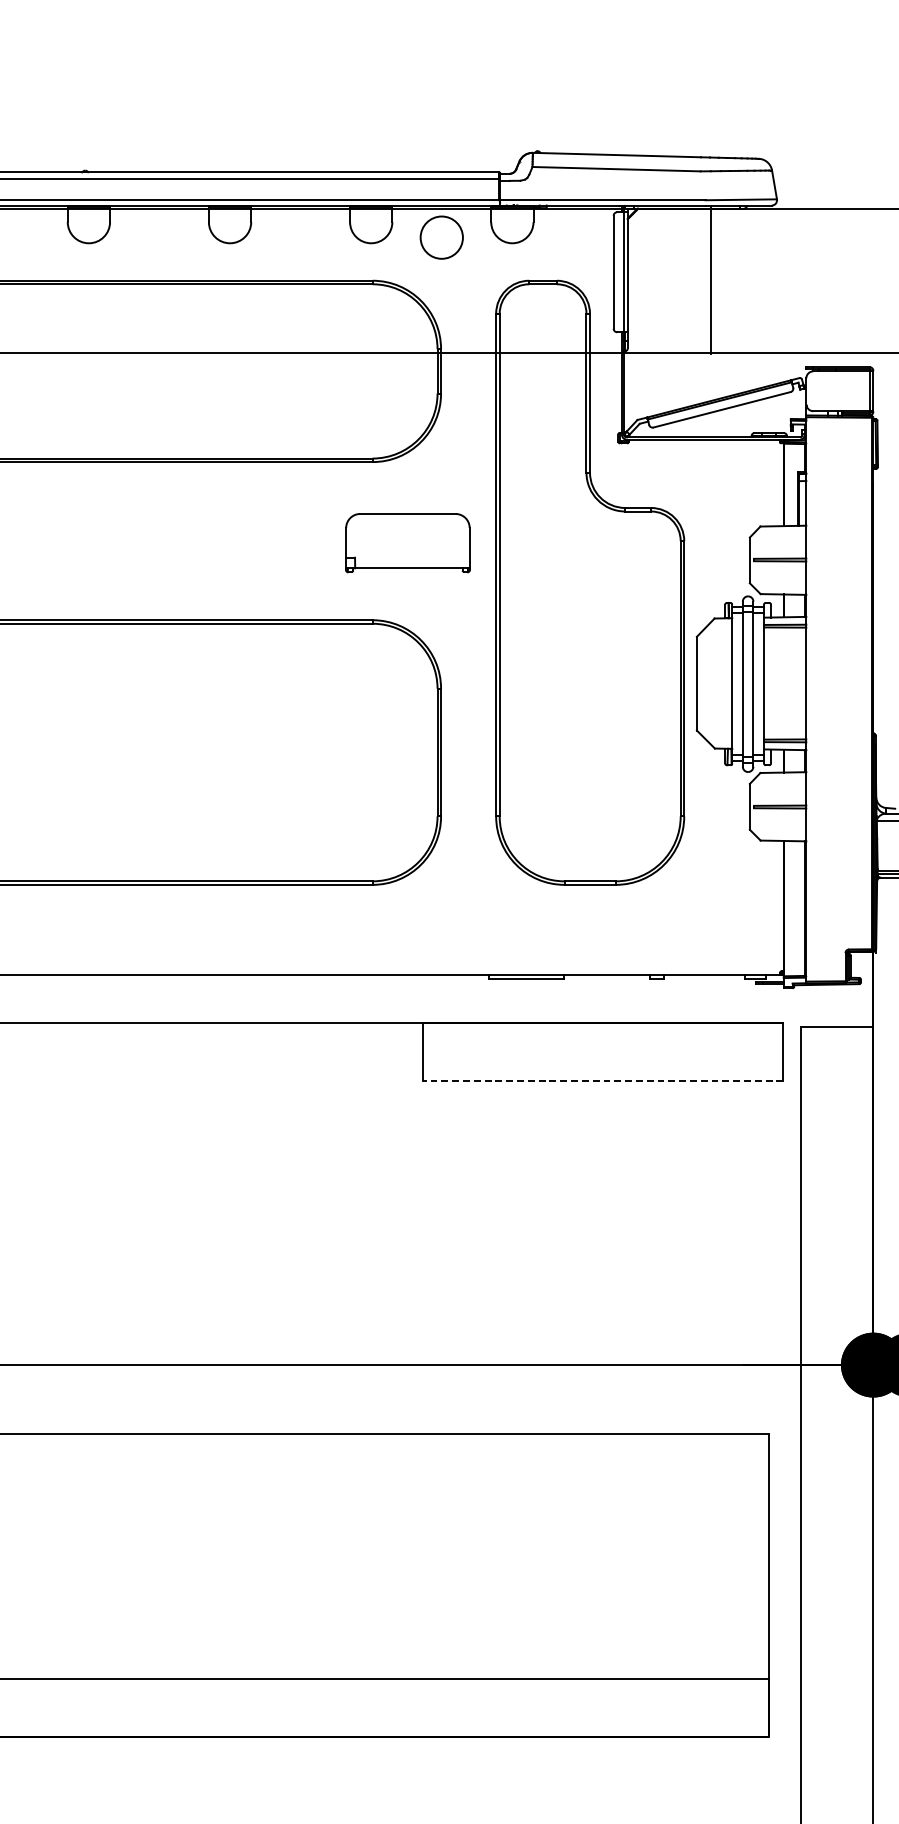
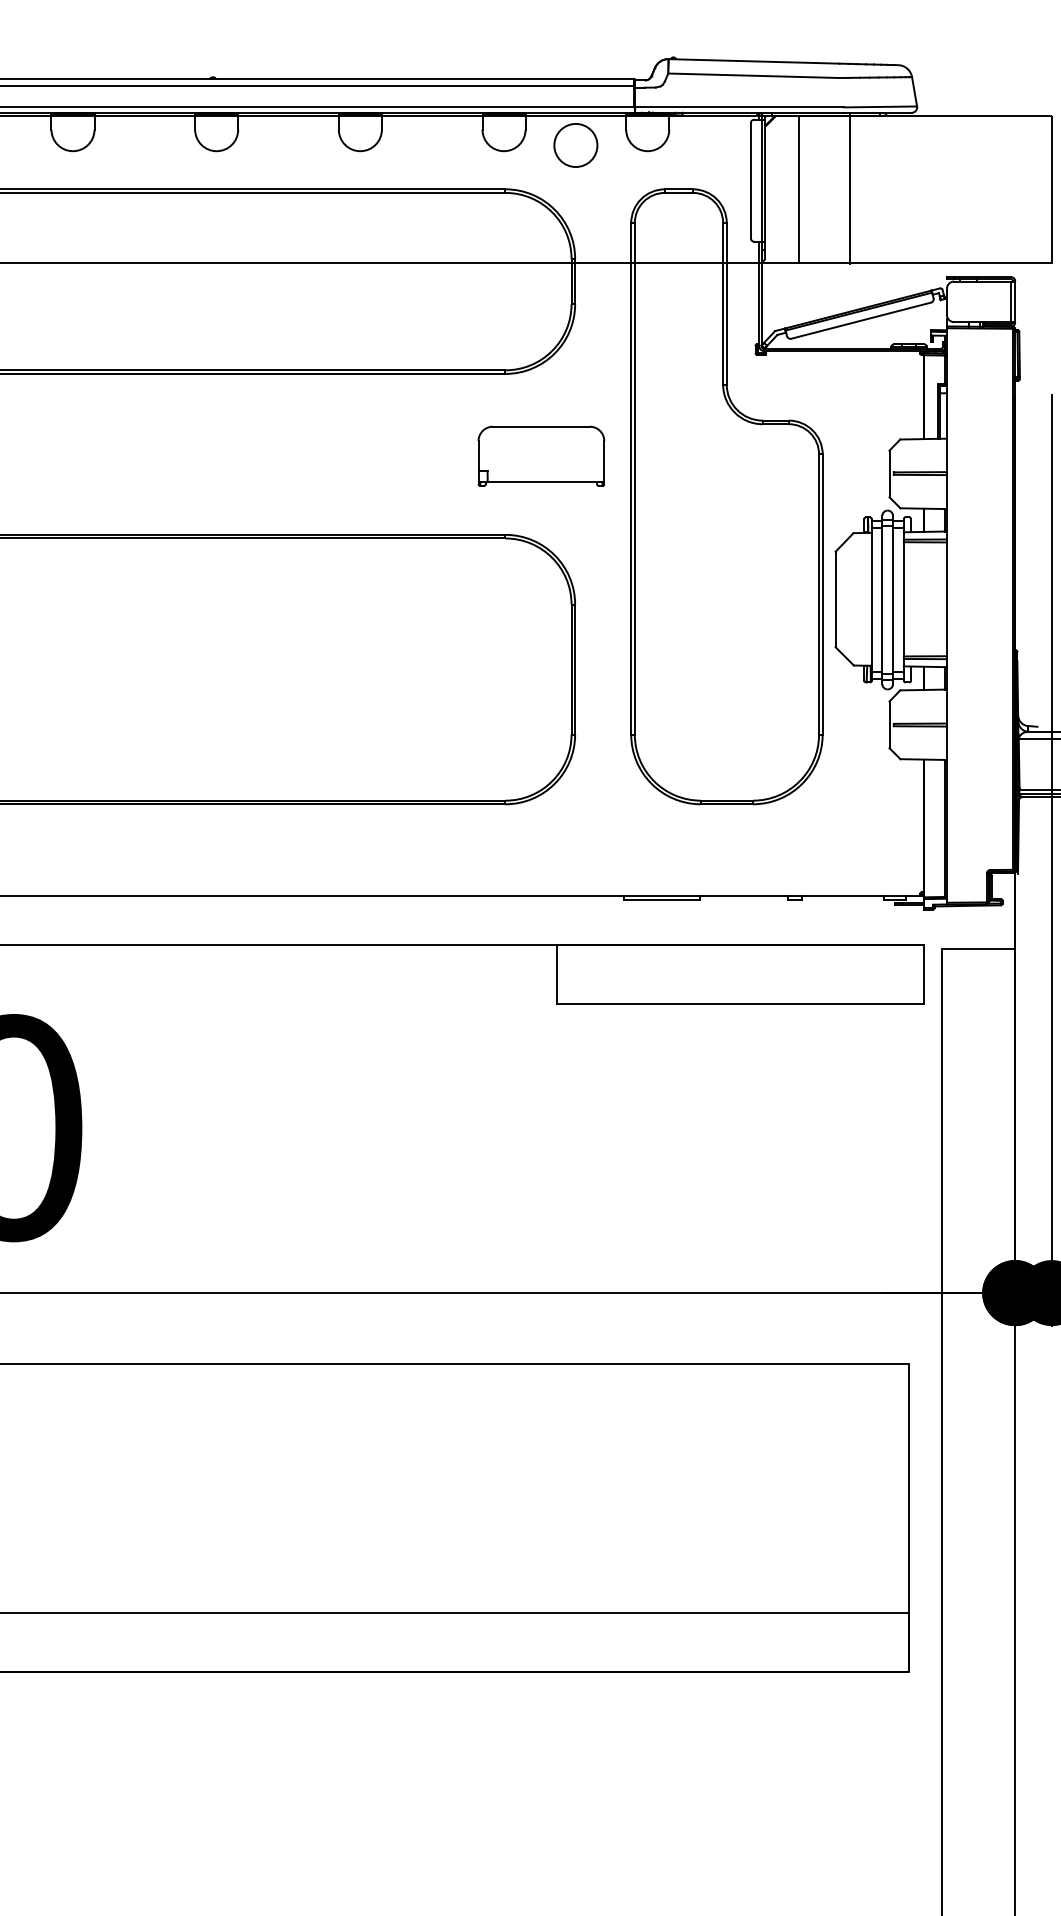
line: (660, 280) -> (798, 189), added
line: (602, 1080) -> (739, 1003), dashed -> solid

